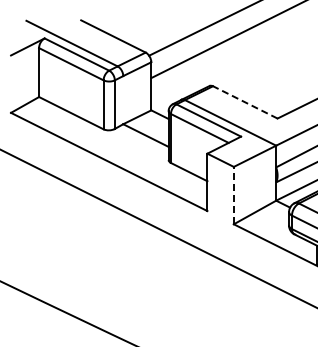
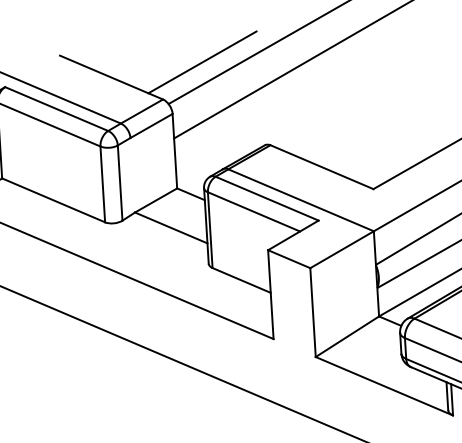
line: (172, 30) -> (202, 62), added
line: (244, 102) -> (320, 167), dashed -> solid
line: (233, 195) -> (312, 312), dashed -> solid

